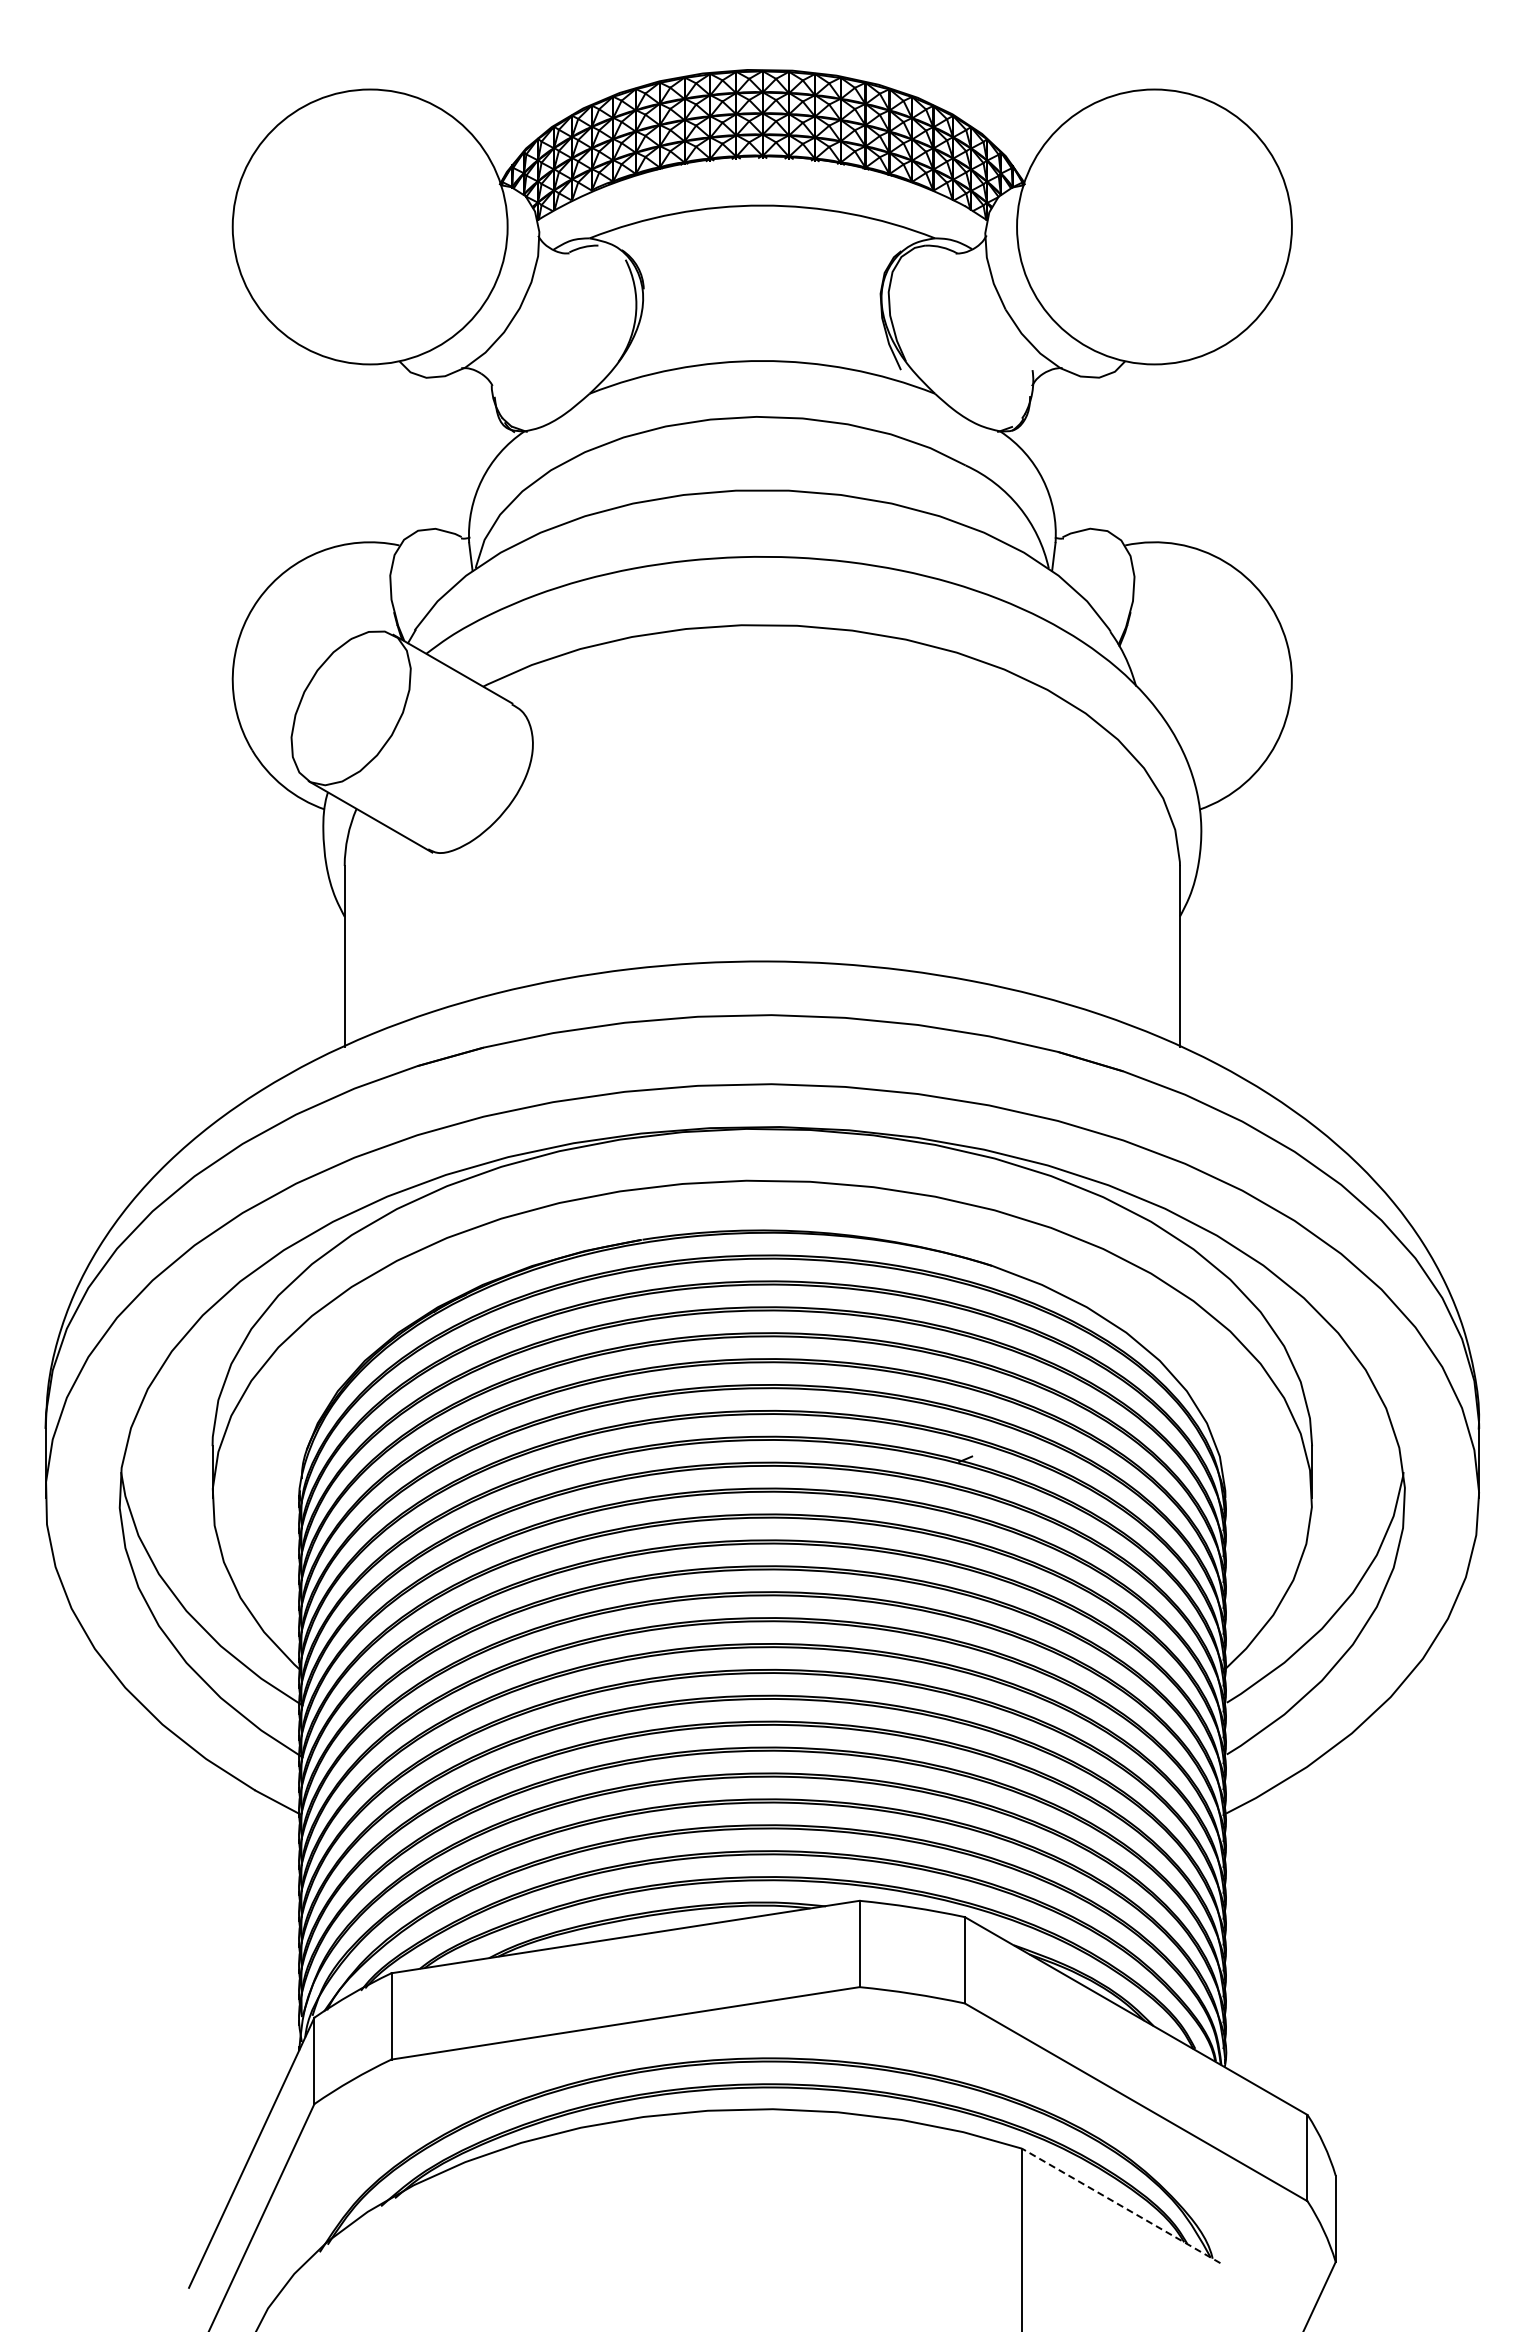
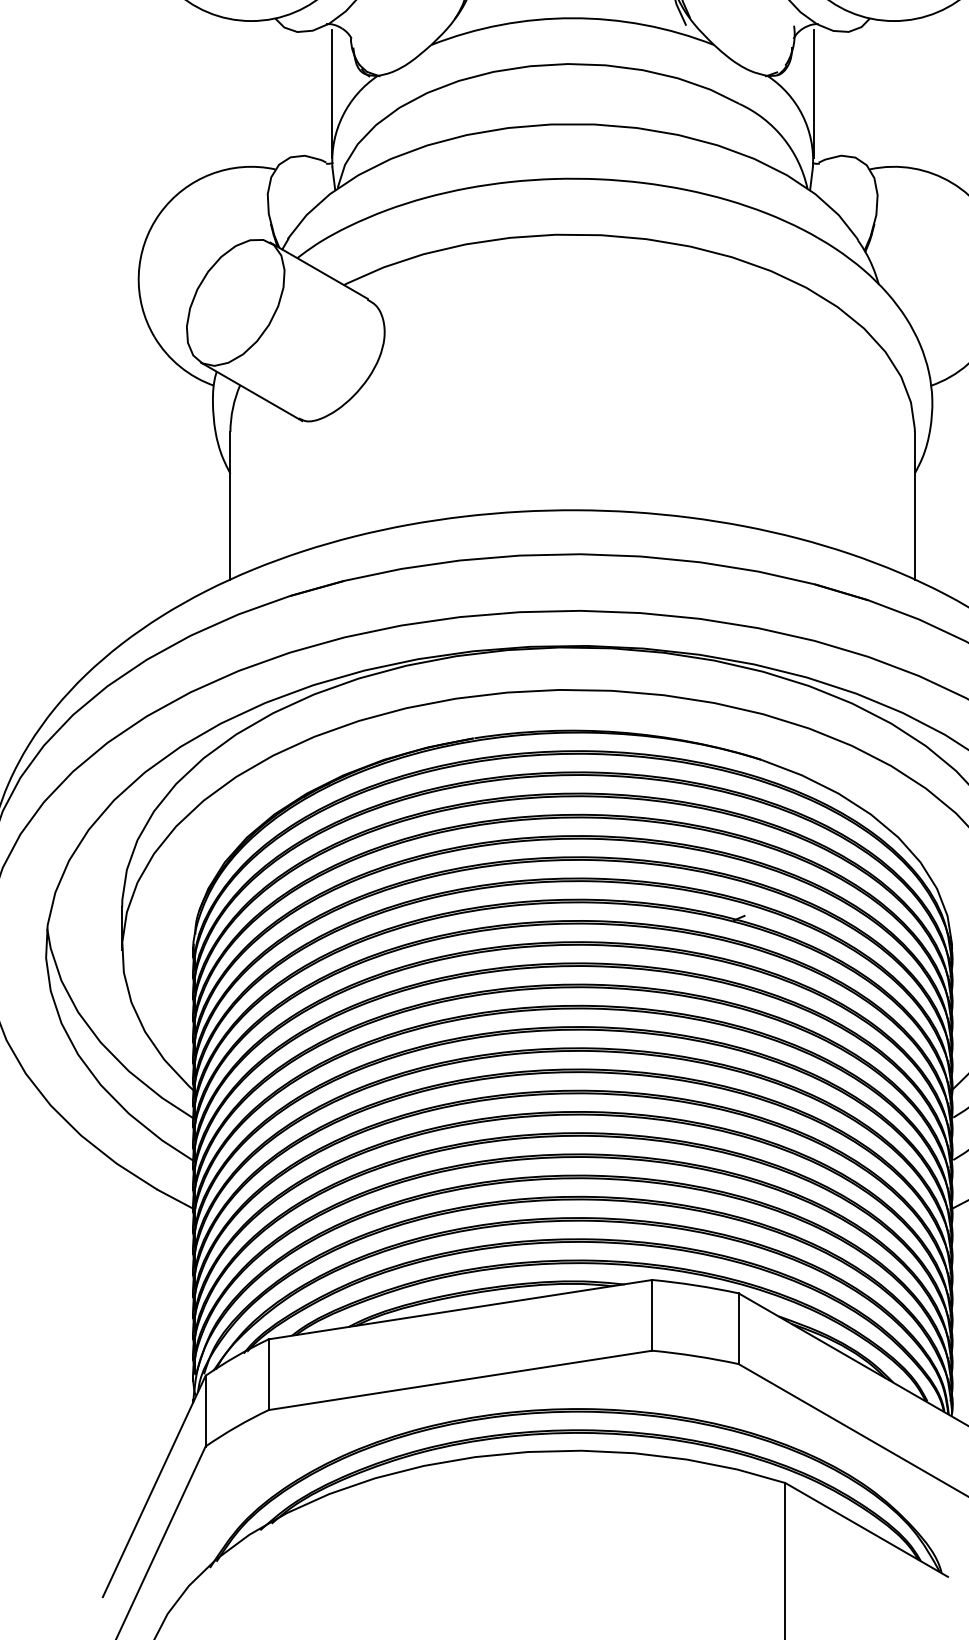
line: (468, 453) -> (331, 94), added
line: (1056, 453) -> (813, 94), added
line: (1121, 2205) -> (866, 1529), dashed -> solid

